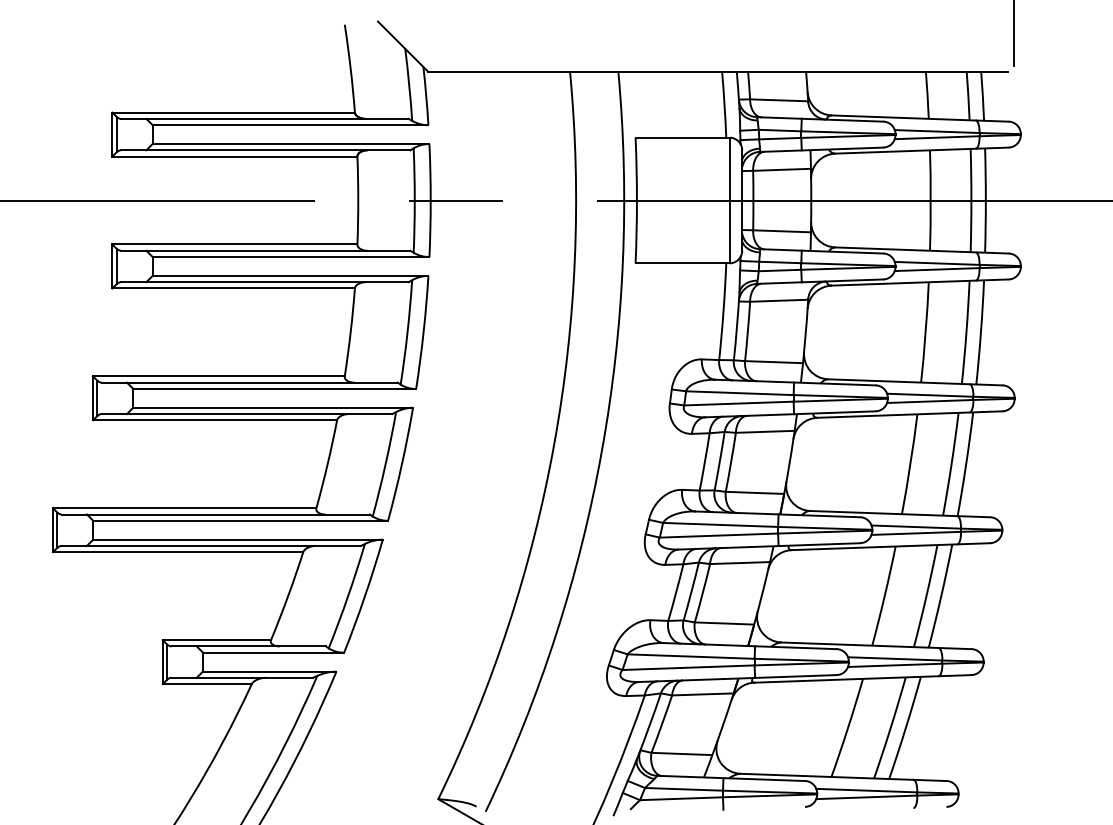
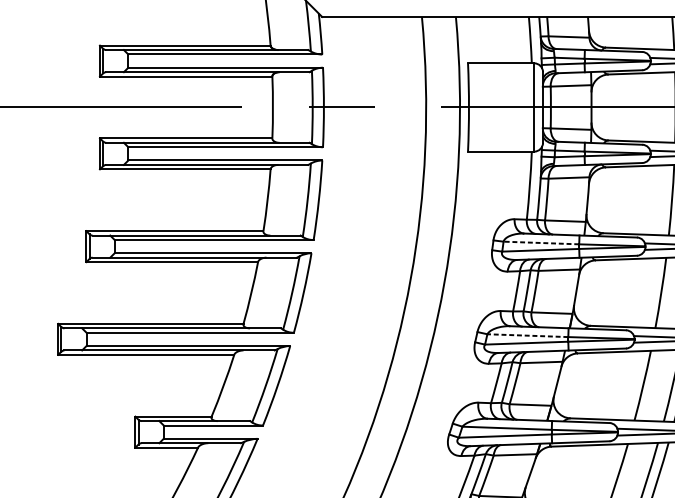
line: (739, 393) -> (541, 243), solid -> dashed
line: (720, 524) -> (527, 335), solid -> dashed

